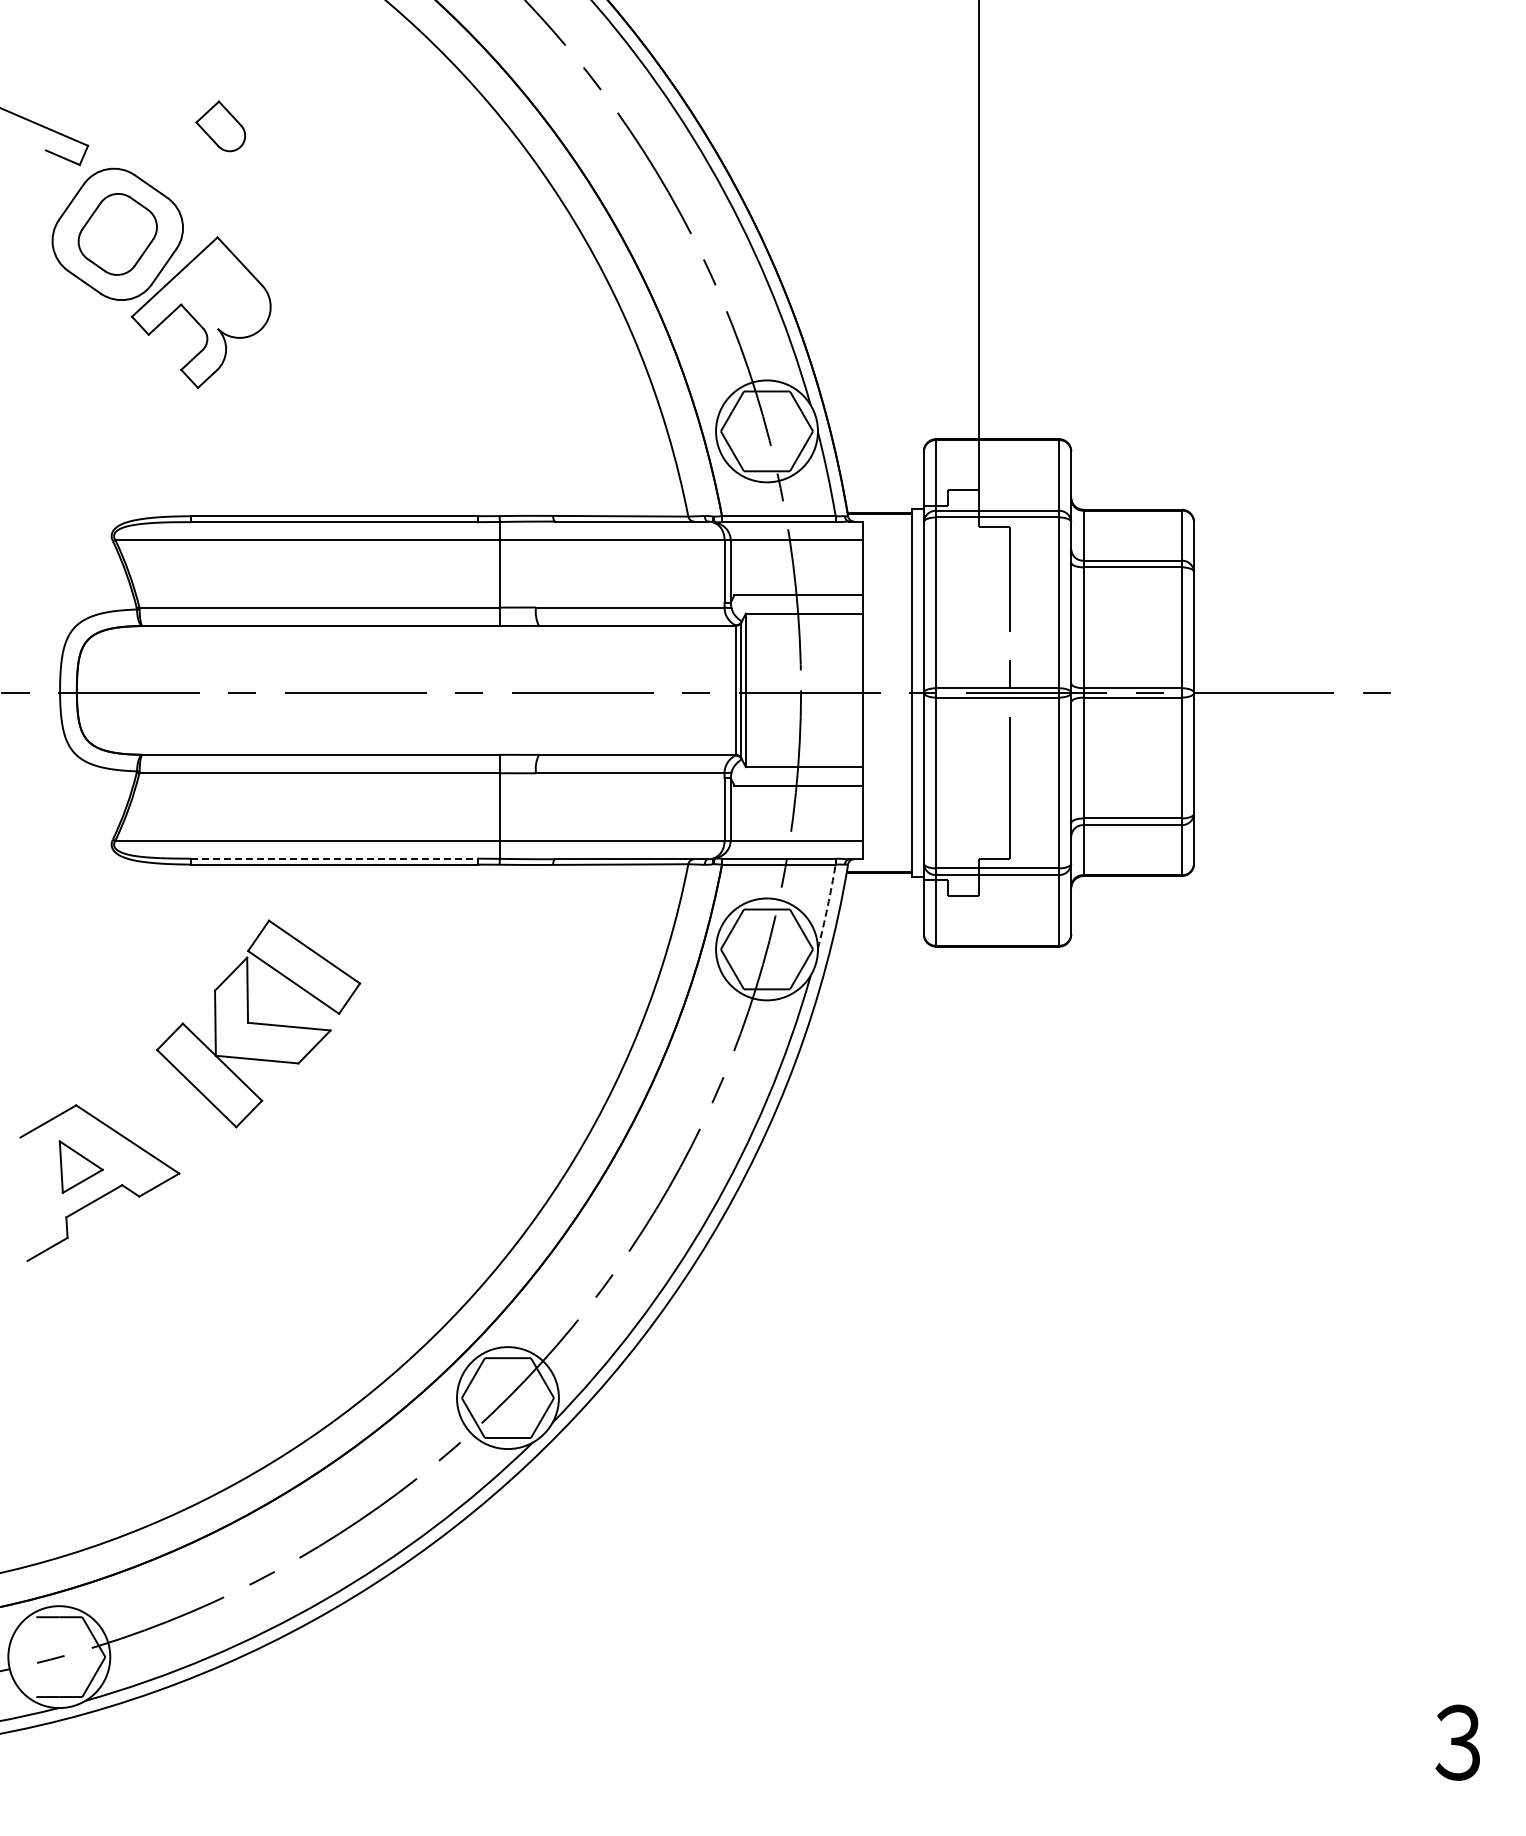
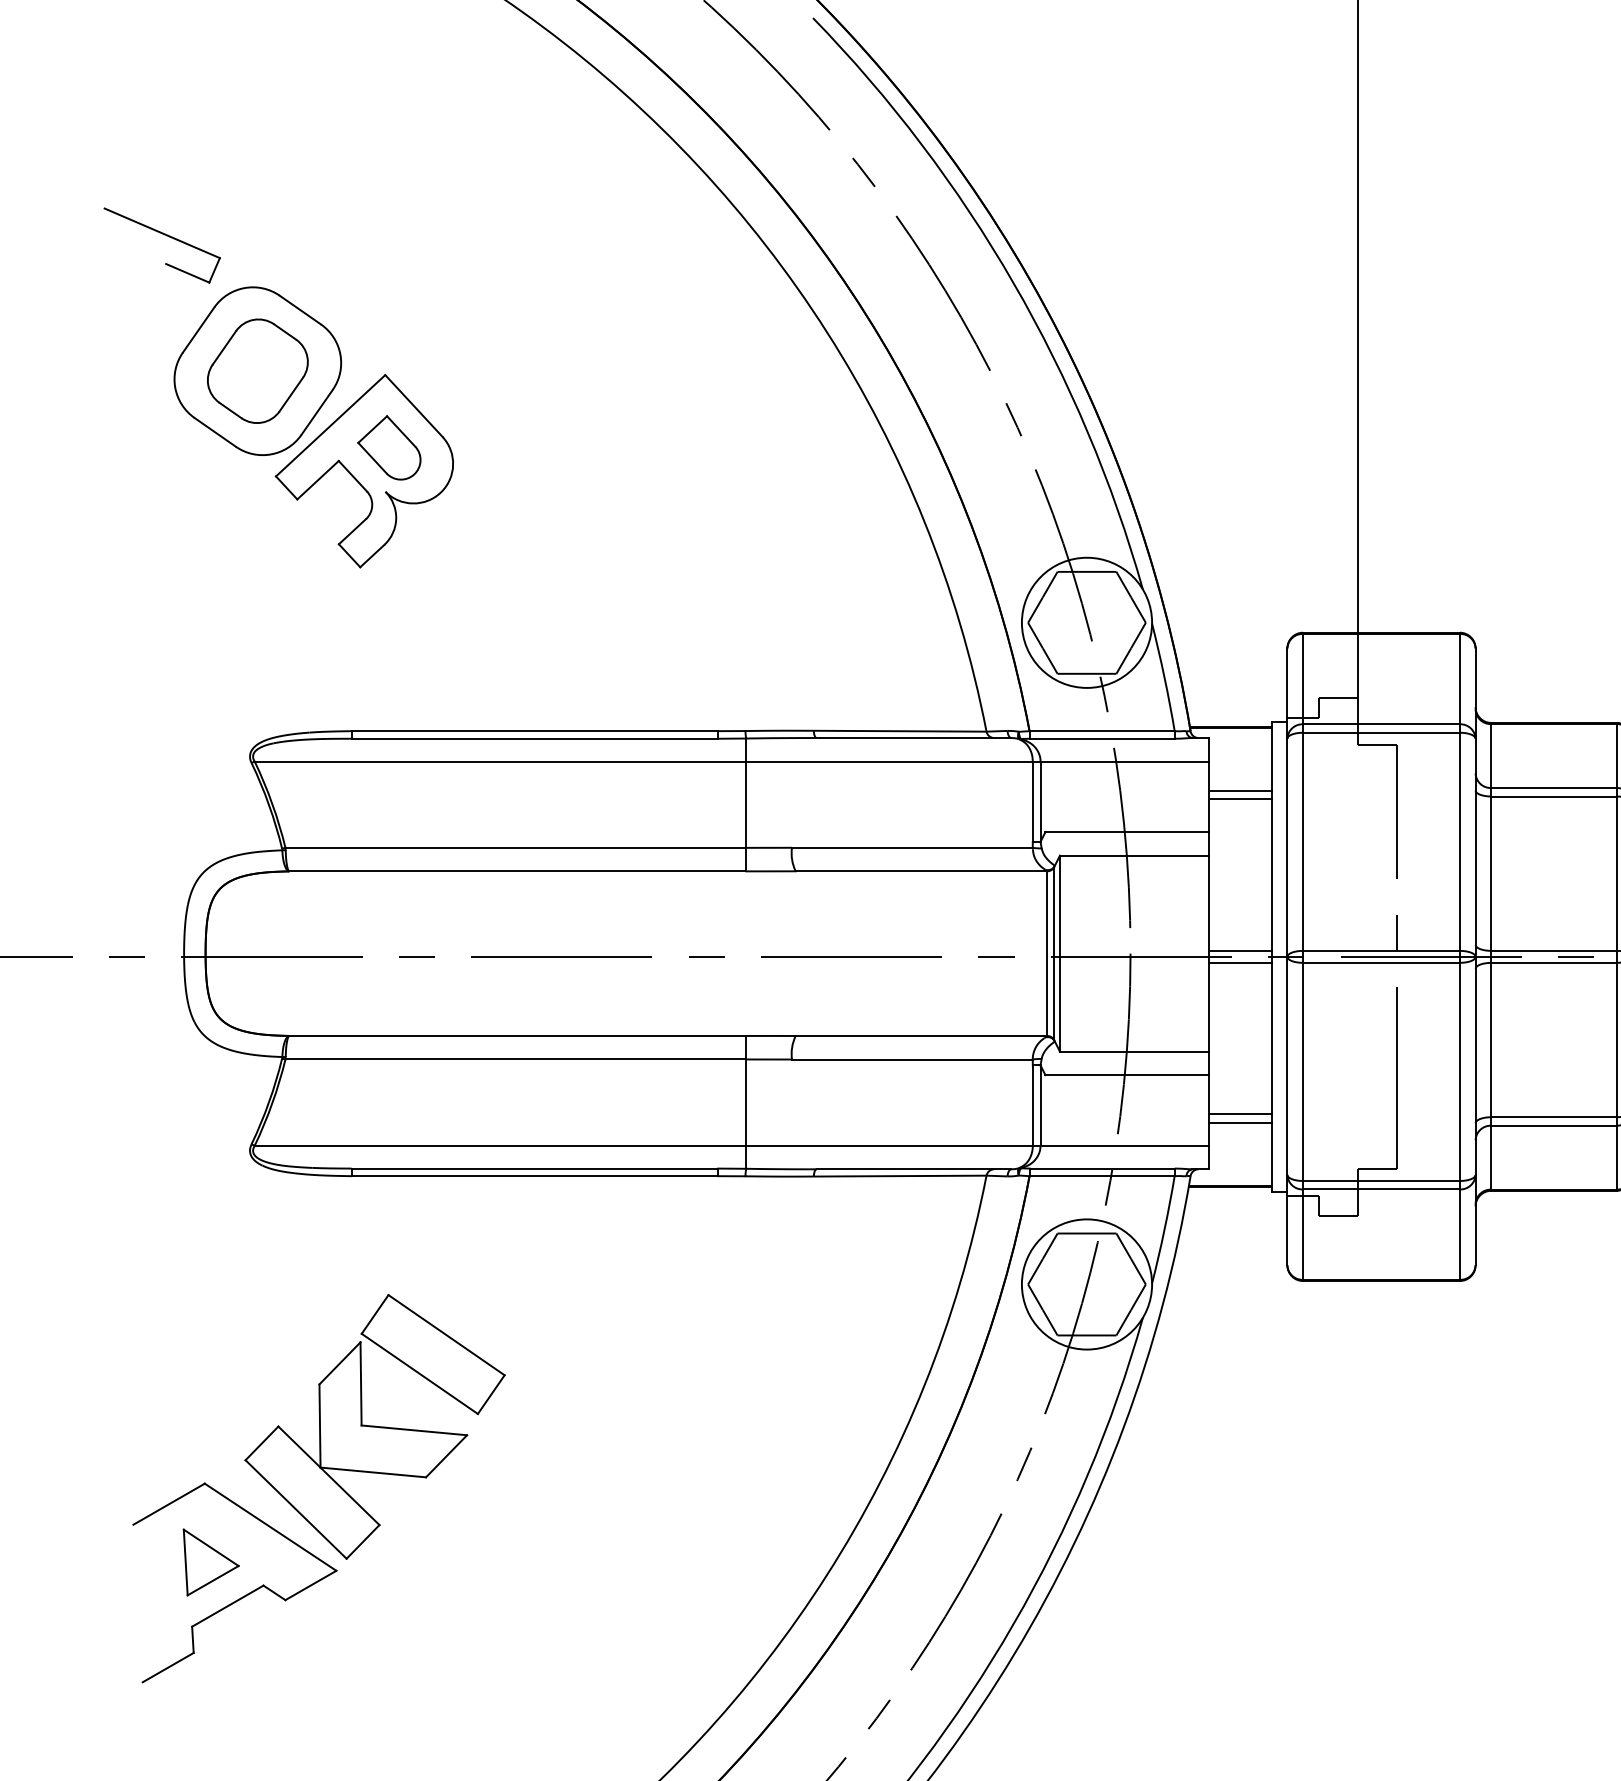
part: (220, 126) -> (389, 448), moved
line: (886, 562) -> (1239, 790), added
line: (886, 569) -> (1239, 799), added
line: (886, 688) -> (1239, 951), added
line: (886, 697) -> (1239, 962), added
line: (886, 816) -> (1239, 1114), added
line: (886, 822) -> (1239, 1122), added
line: (335, 858) -> (535, 1168), dashed -> solid
arc: (827, 906) -> (1164, 1229), dashed -> solid
part: (258, 1023) -> (374, 1426), moved

